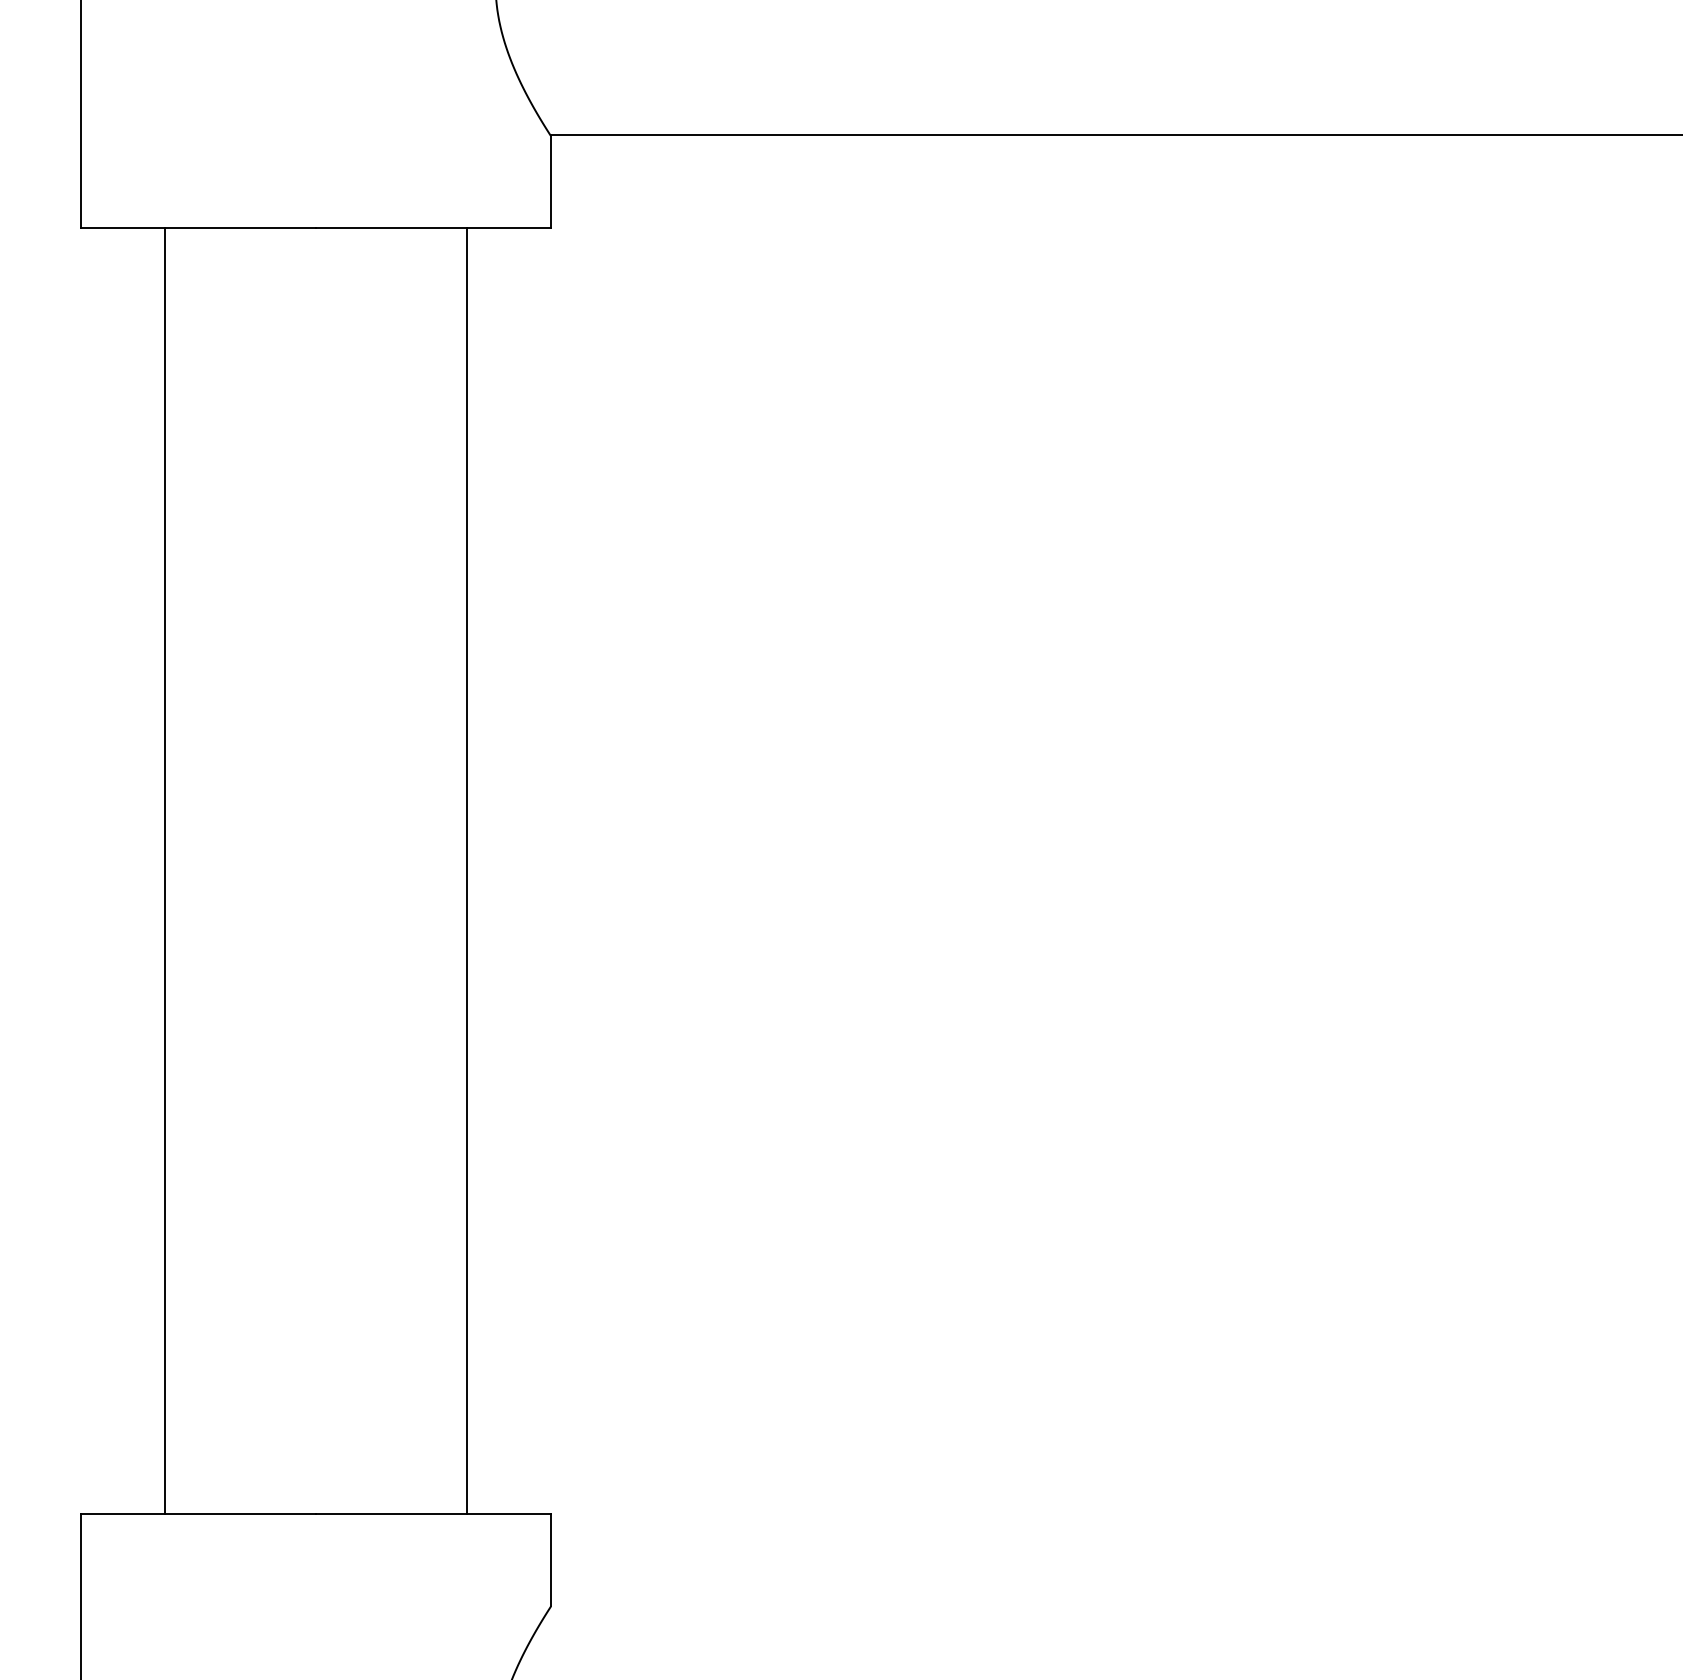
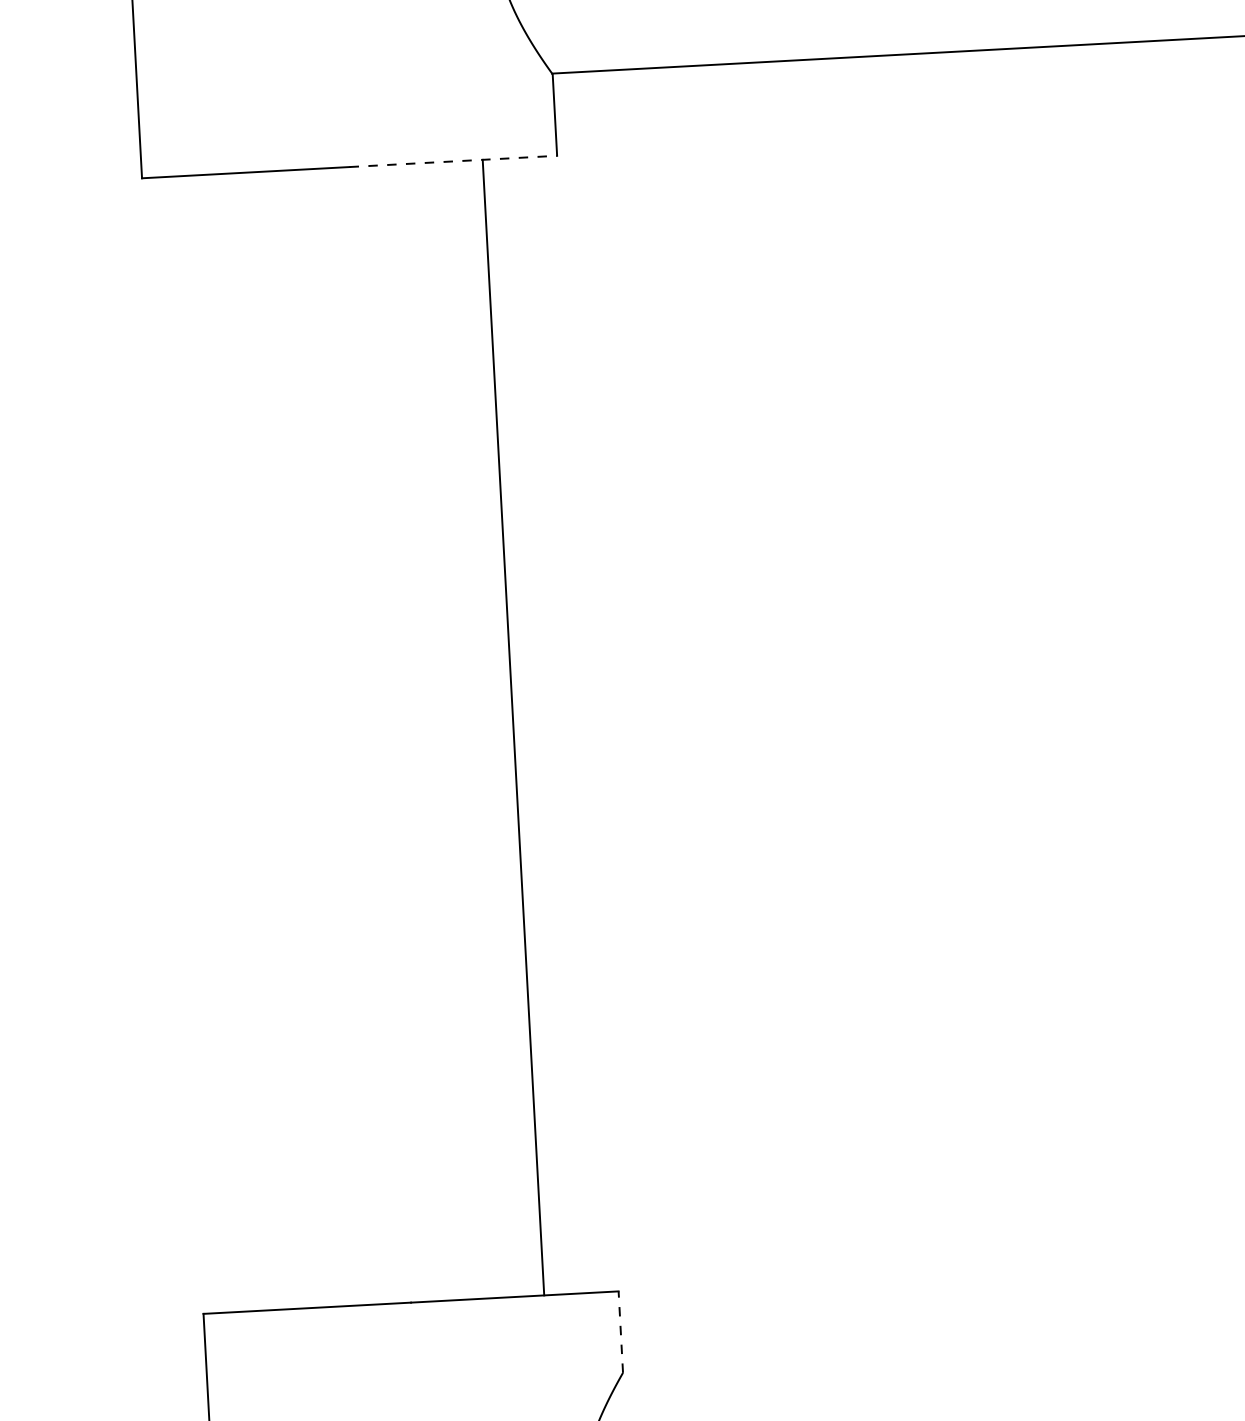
line: (434, 228) -> (454, 161), solid -> dashed
line: (165, 871) -> (247, 742), removed
line: (551, 1559) -> (621, 1331), solid -> dashed

